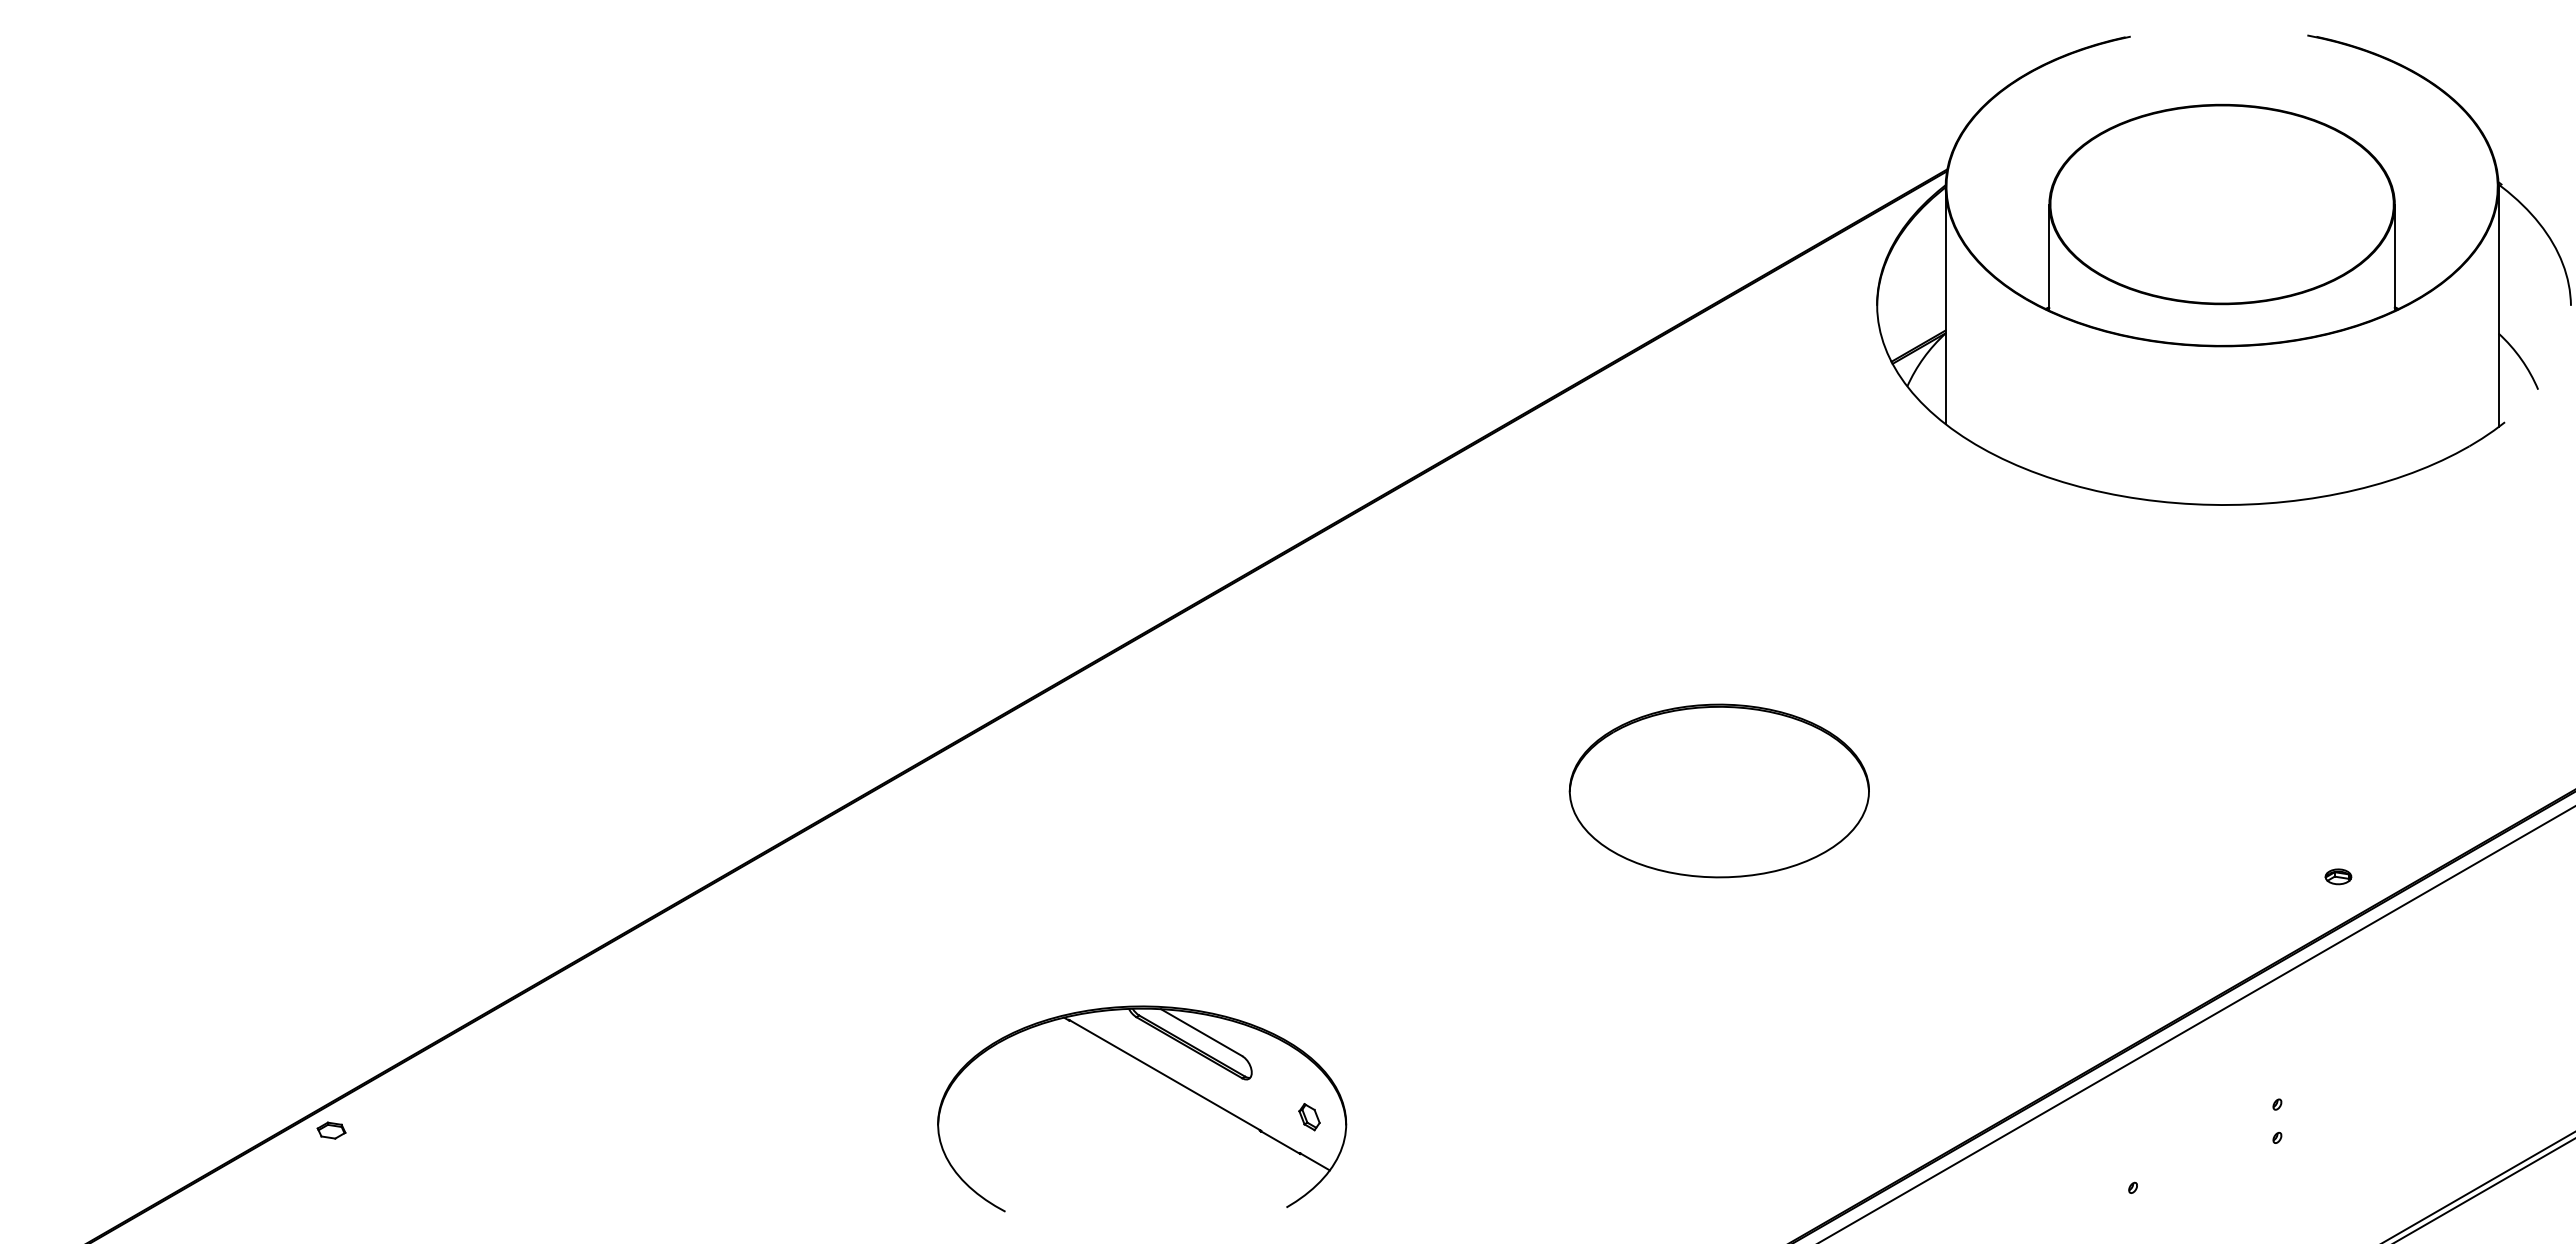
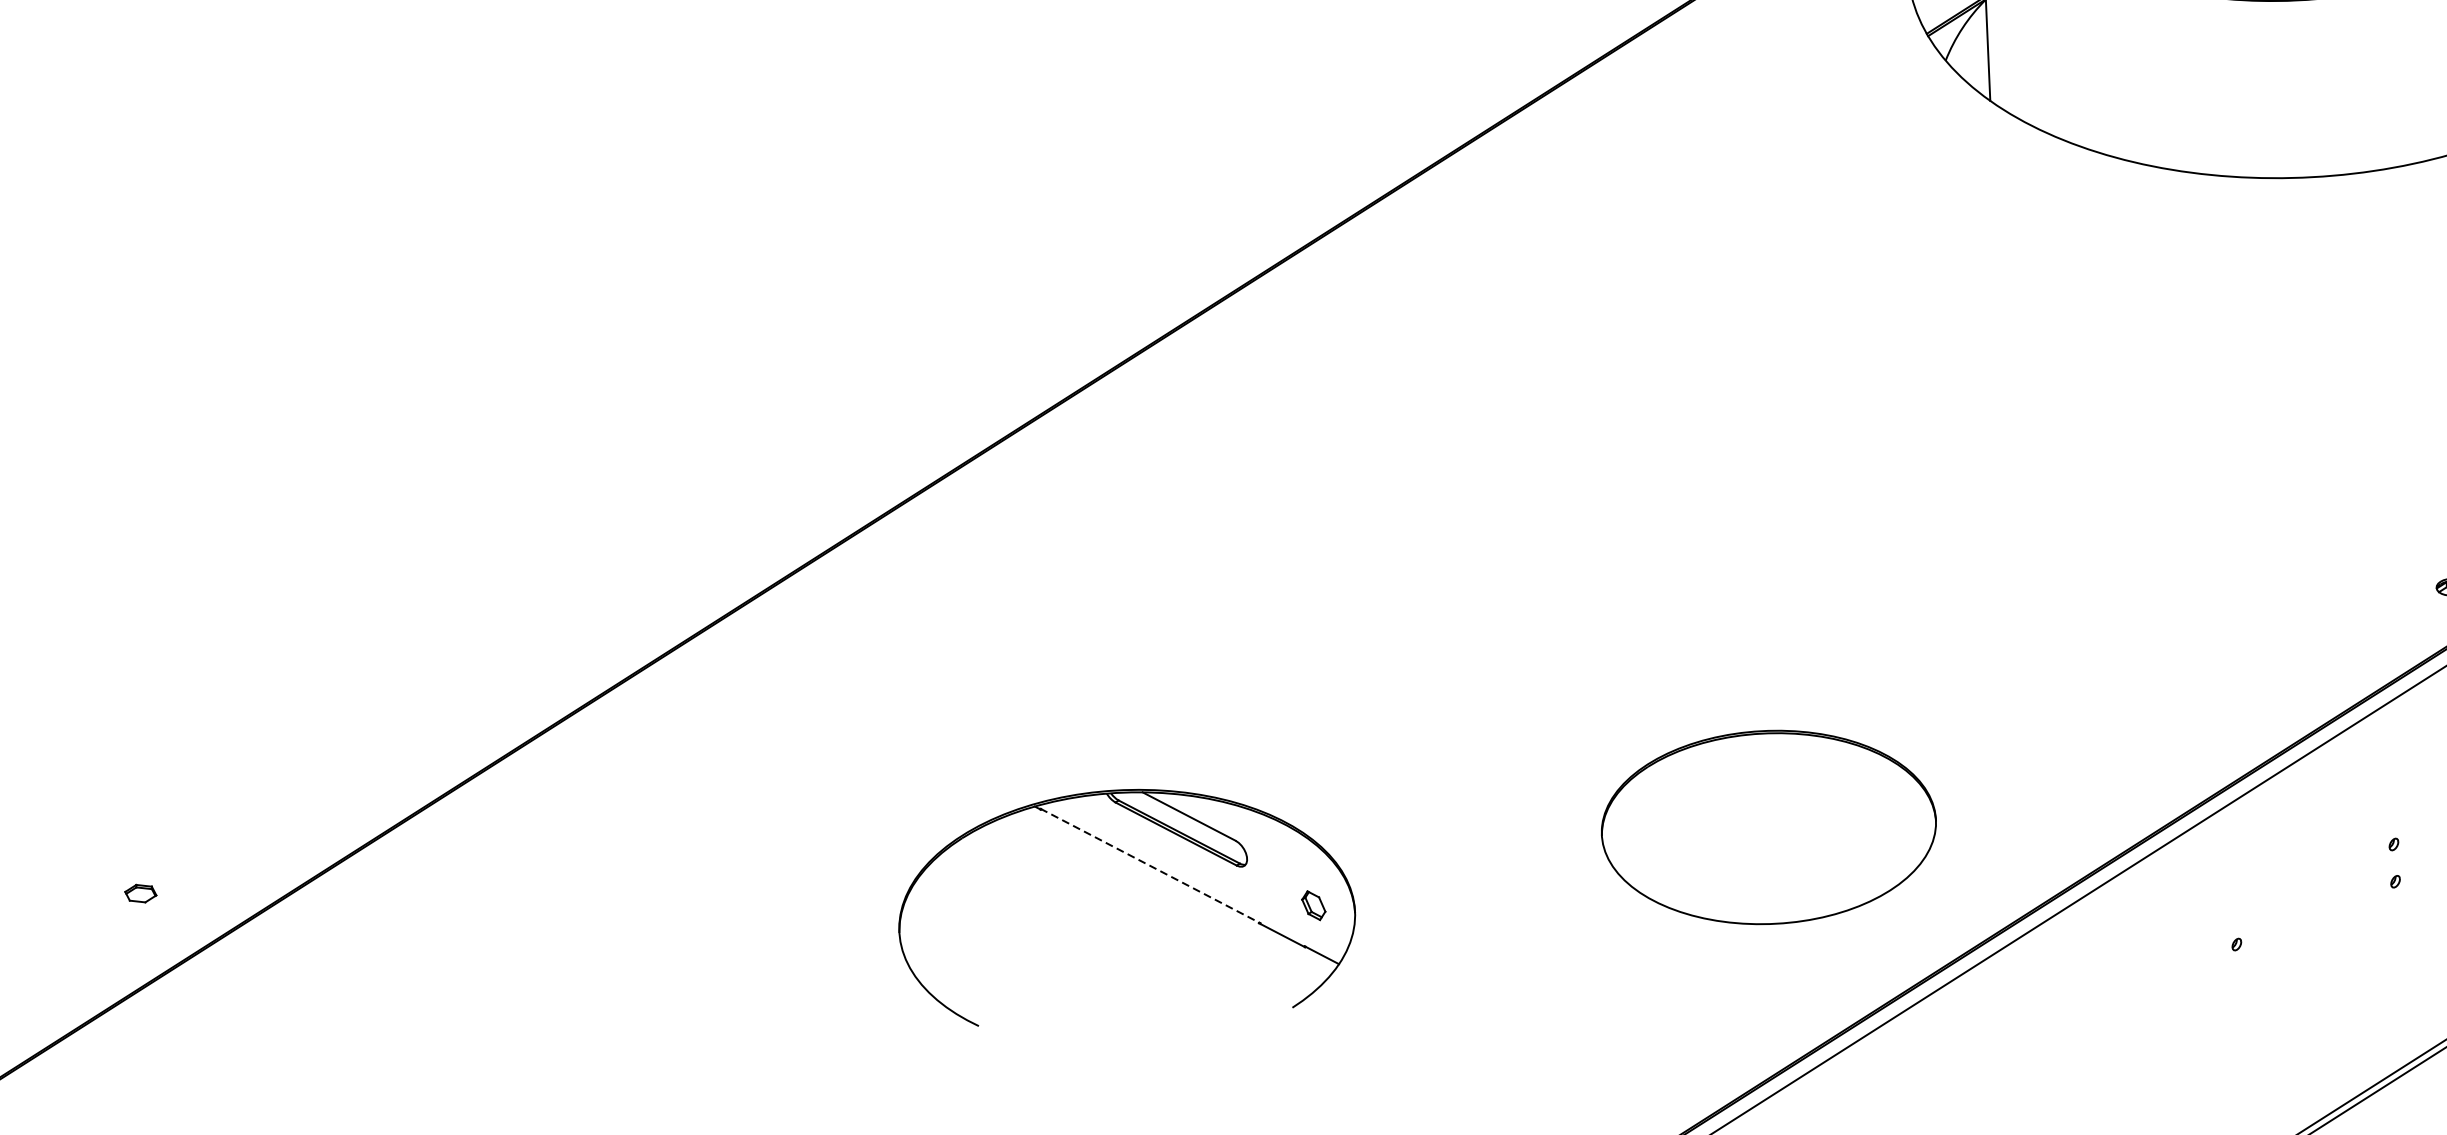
part: (1718, 790) -> (1767, 826), moved
line: (1165, 1075) -> (1150, 866), solid -> dashed
part: (331, 1130) -> (140, 893), moved

